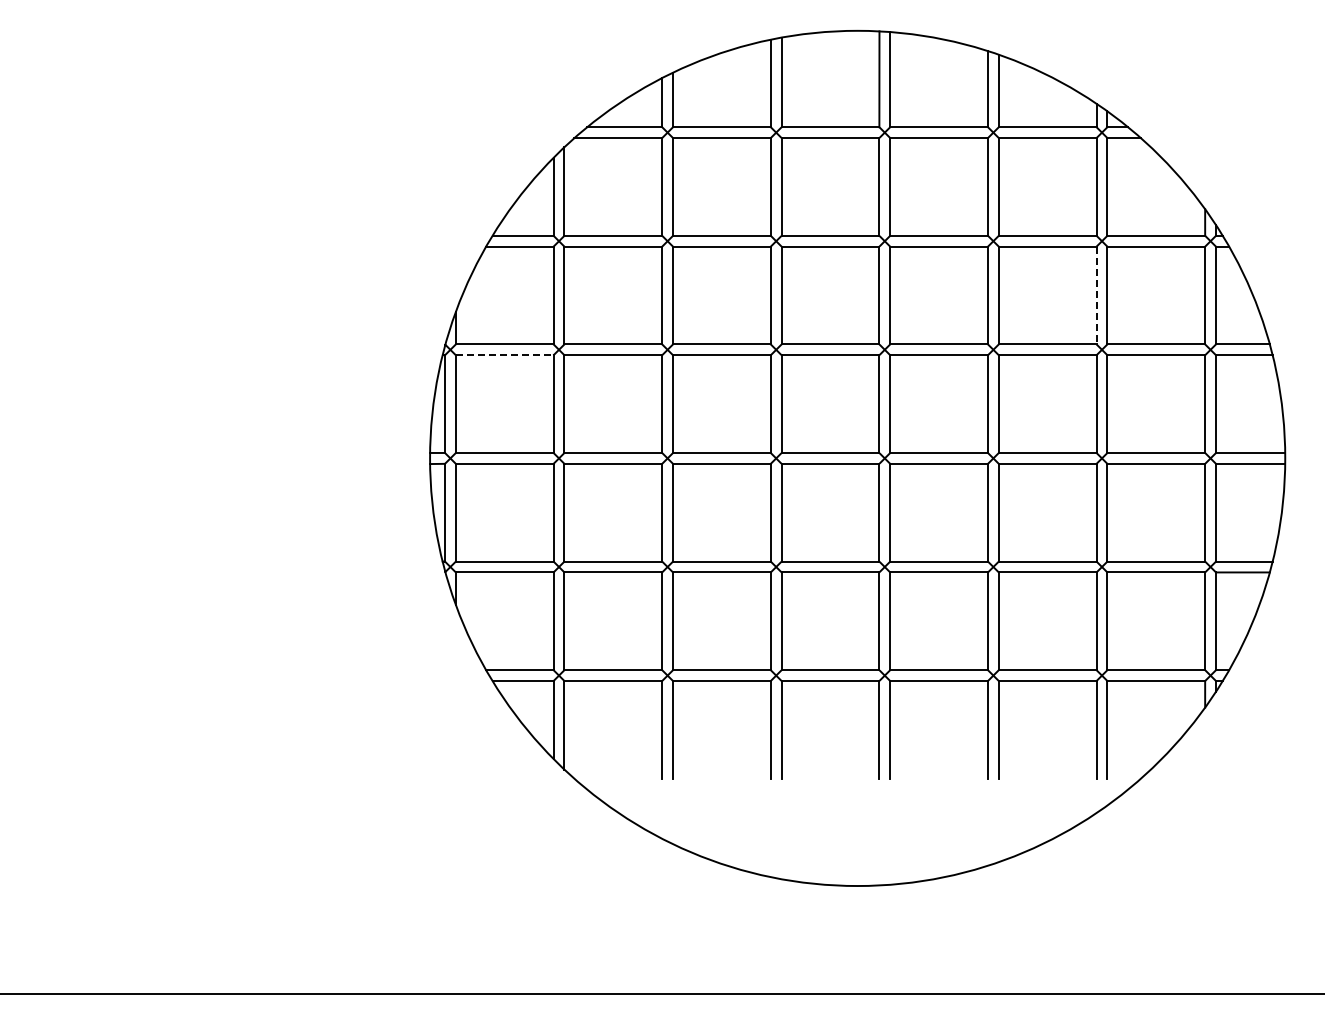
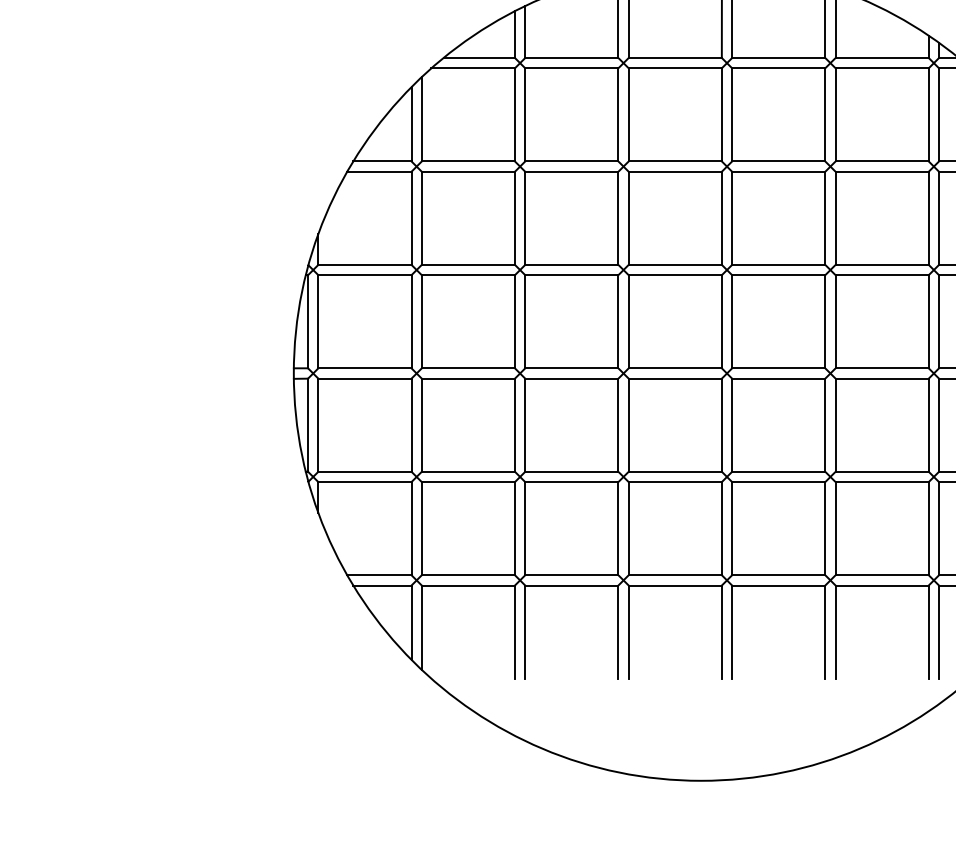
line: (1096, 295) -> (928, 218), dashed -> solid
line: (504, 355) -> (364, 275), dashed -> solid

